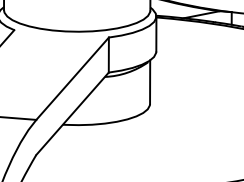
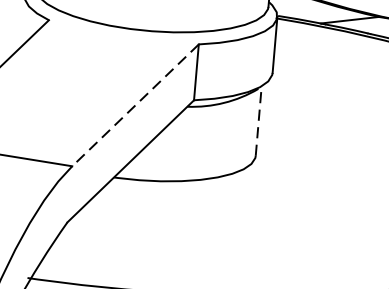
line: (72, 78) -> (135, 104), solid -> dashed
line: (150, 82) -> (259, 121), solid -> dashed

